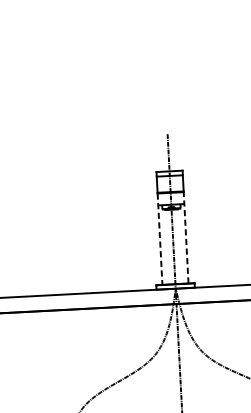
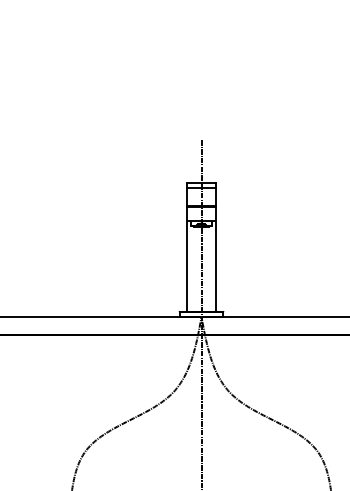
line: (186, 237) -> (216, 259), dashed -> solid
line: (159, 239) -> (186, 260), dashed -> solid

